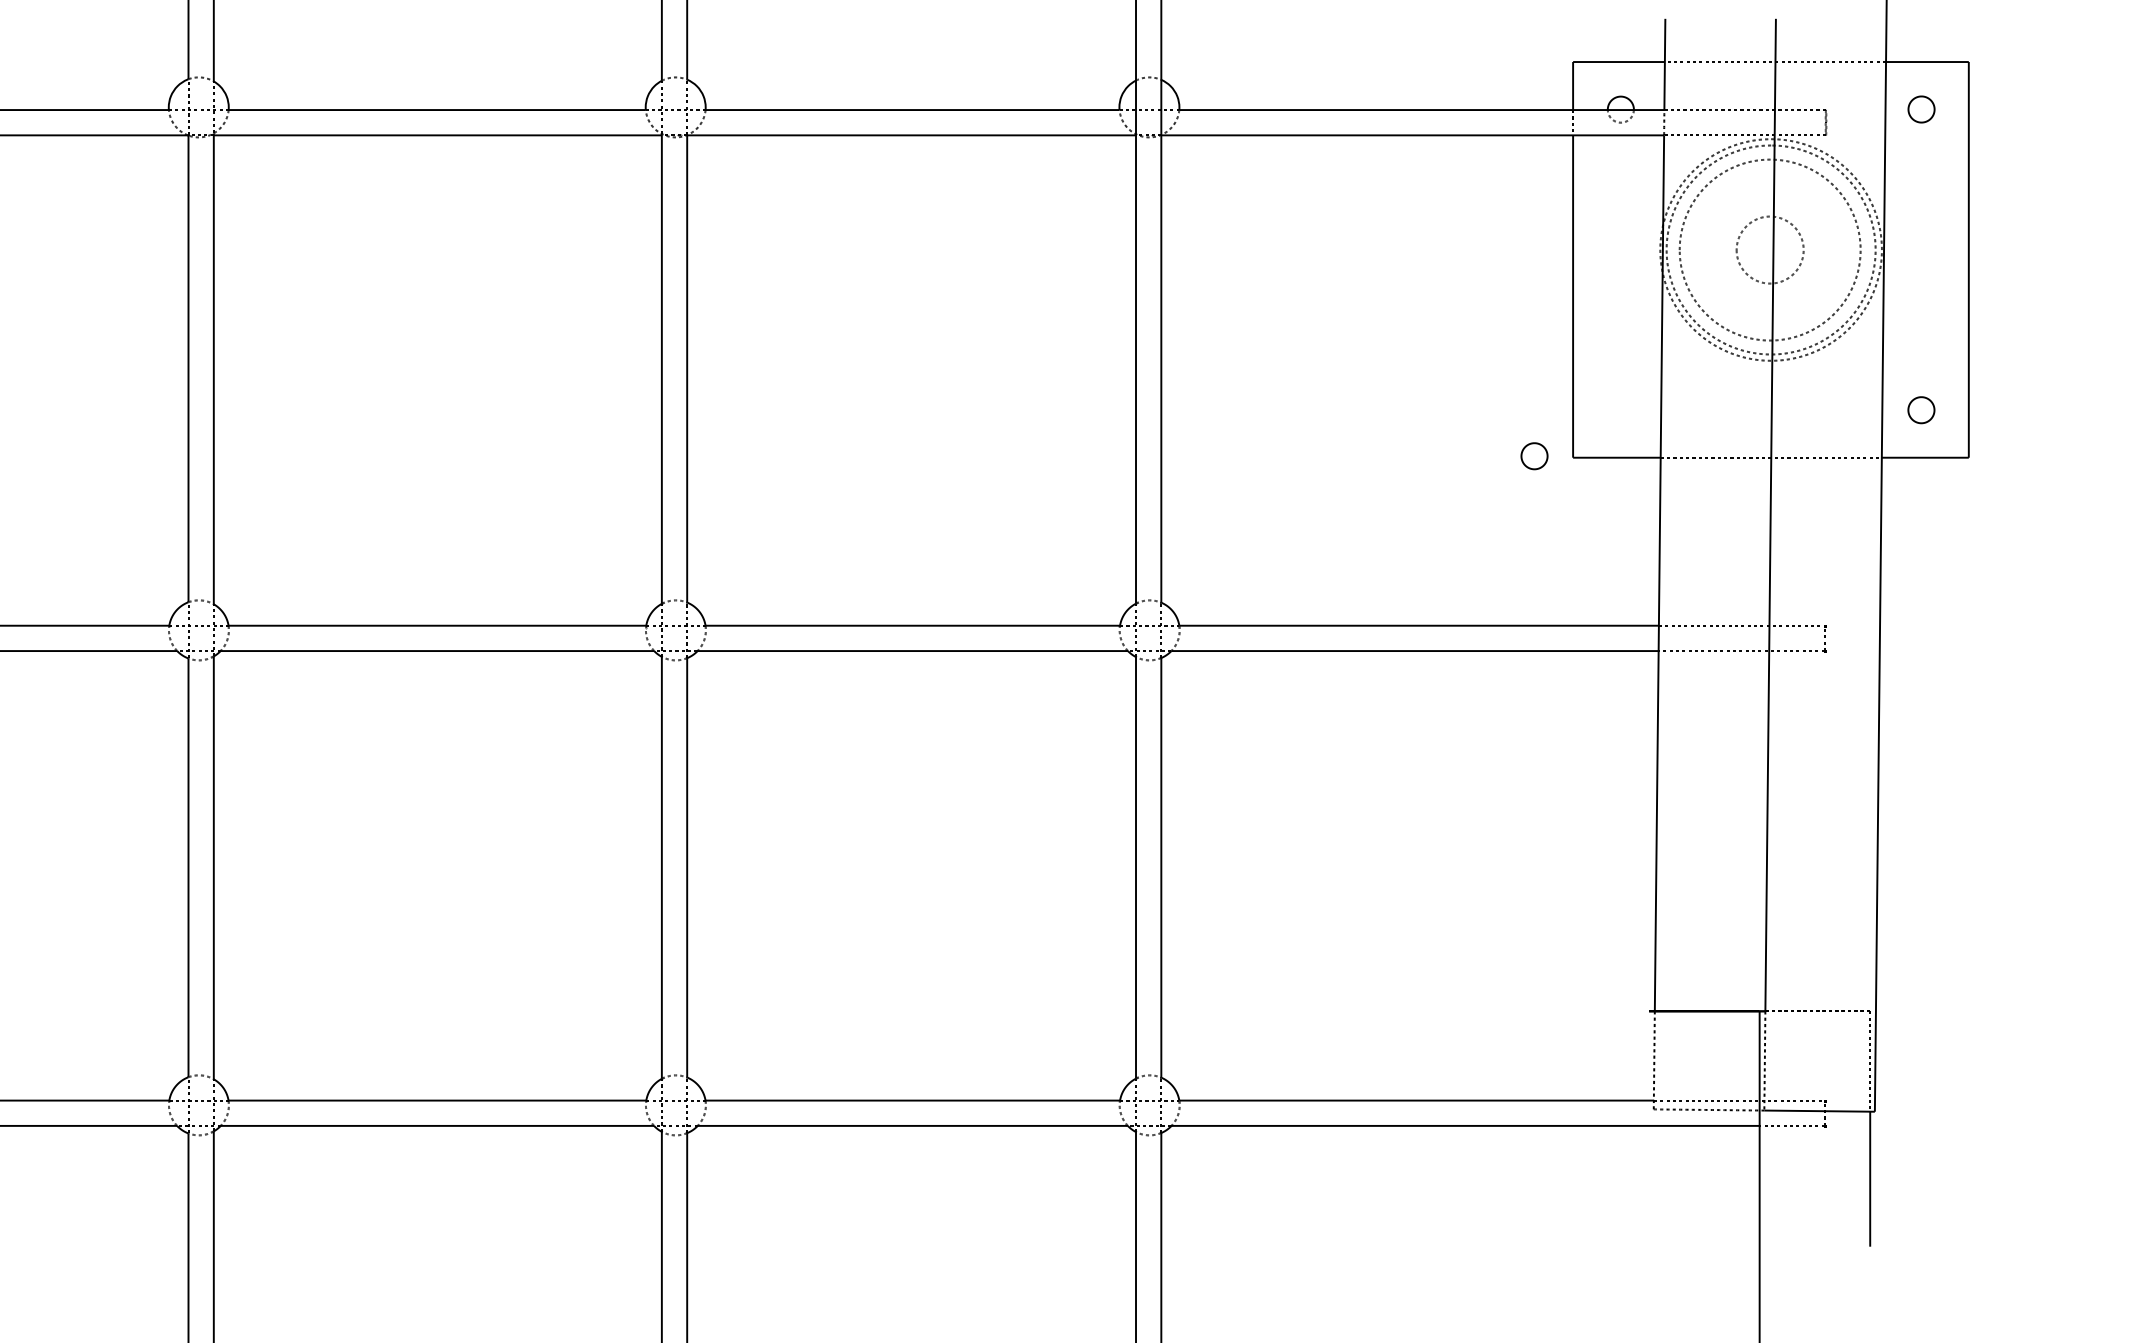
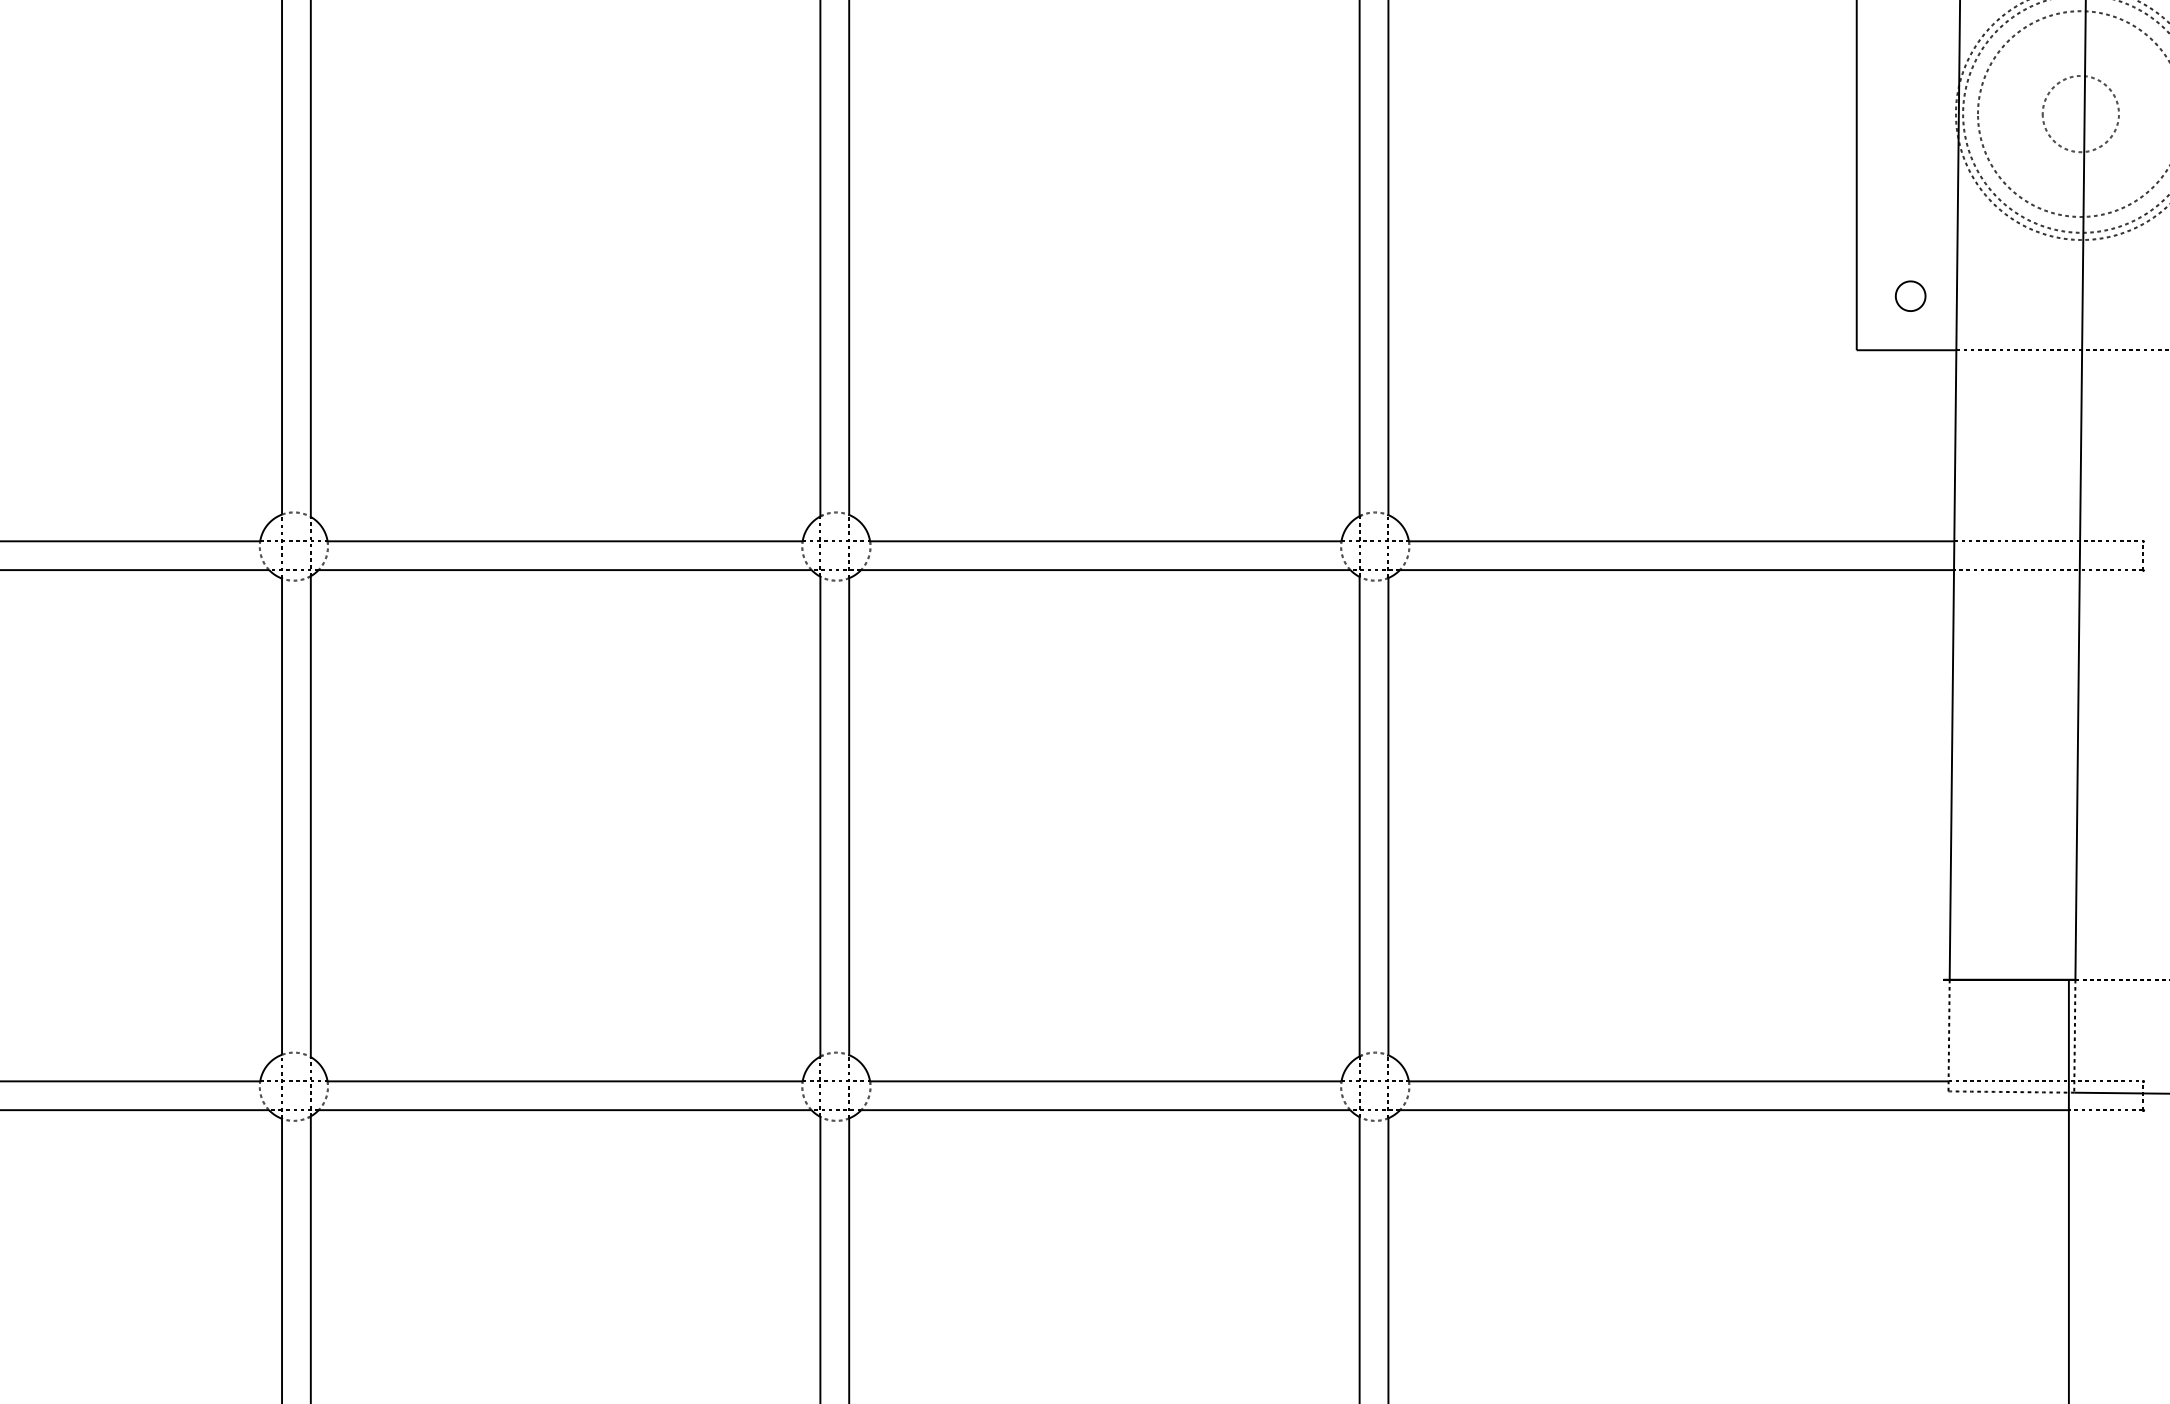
part: (1534, 456) -> (1910, 296), moved

